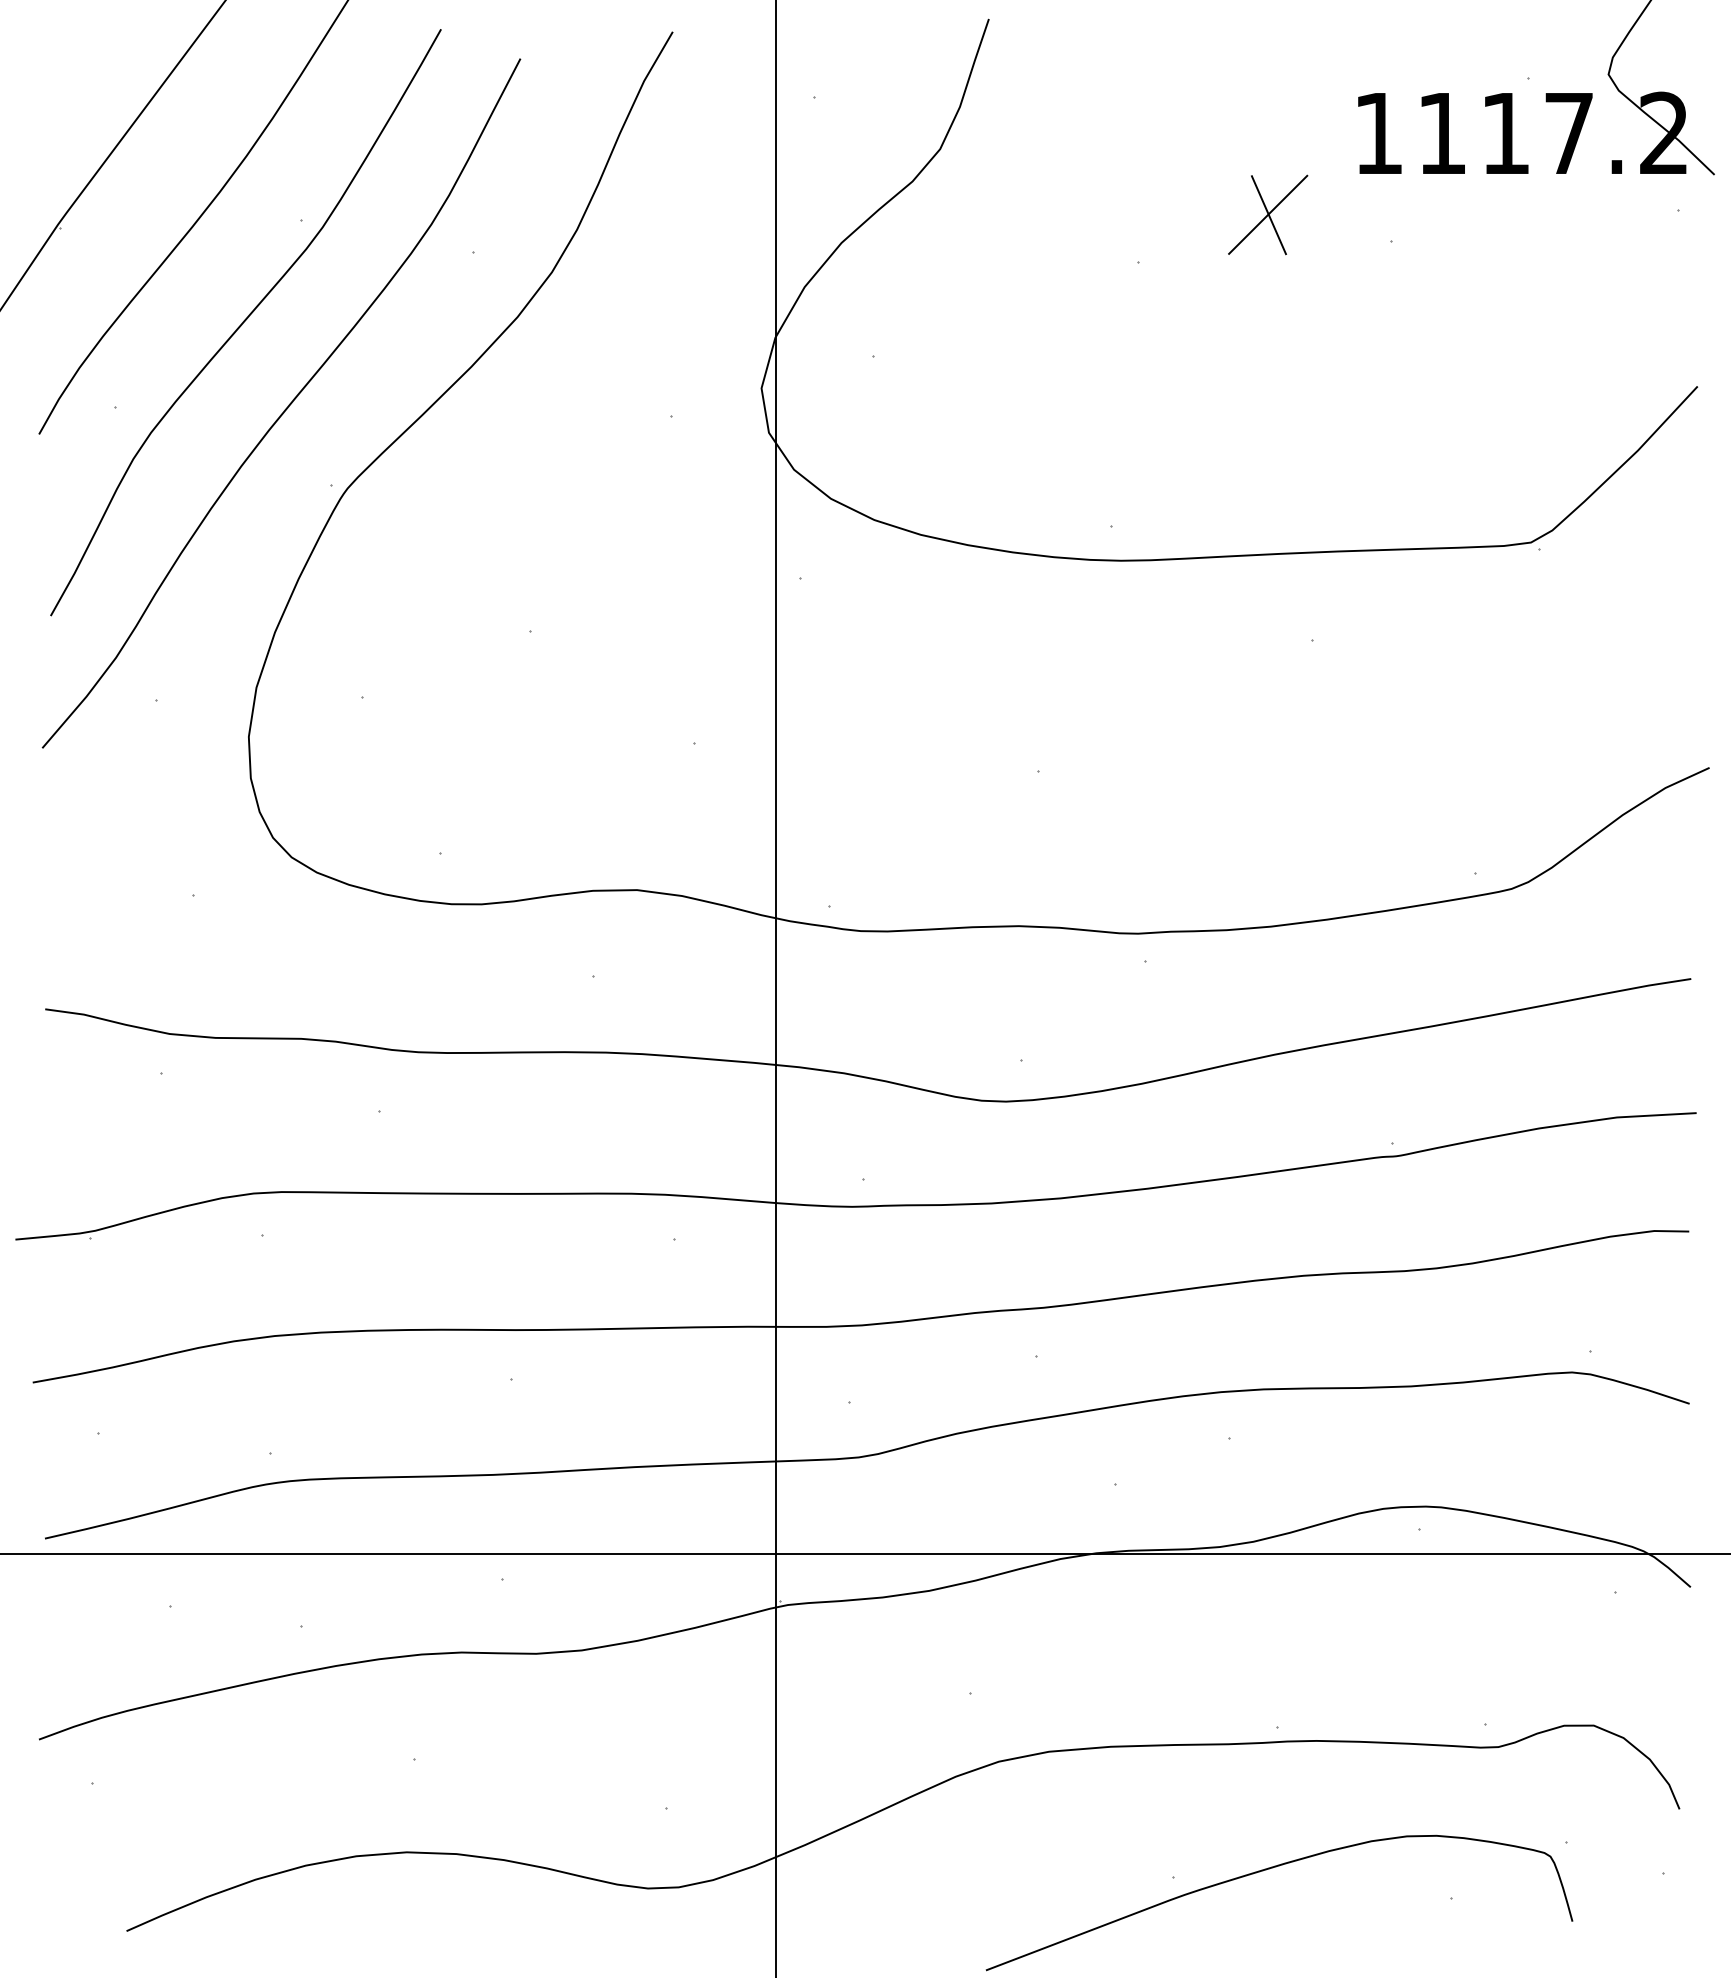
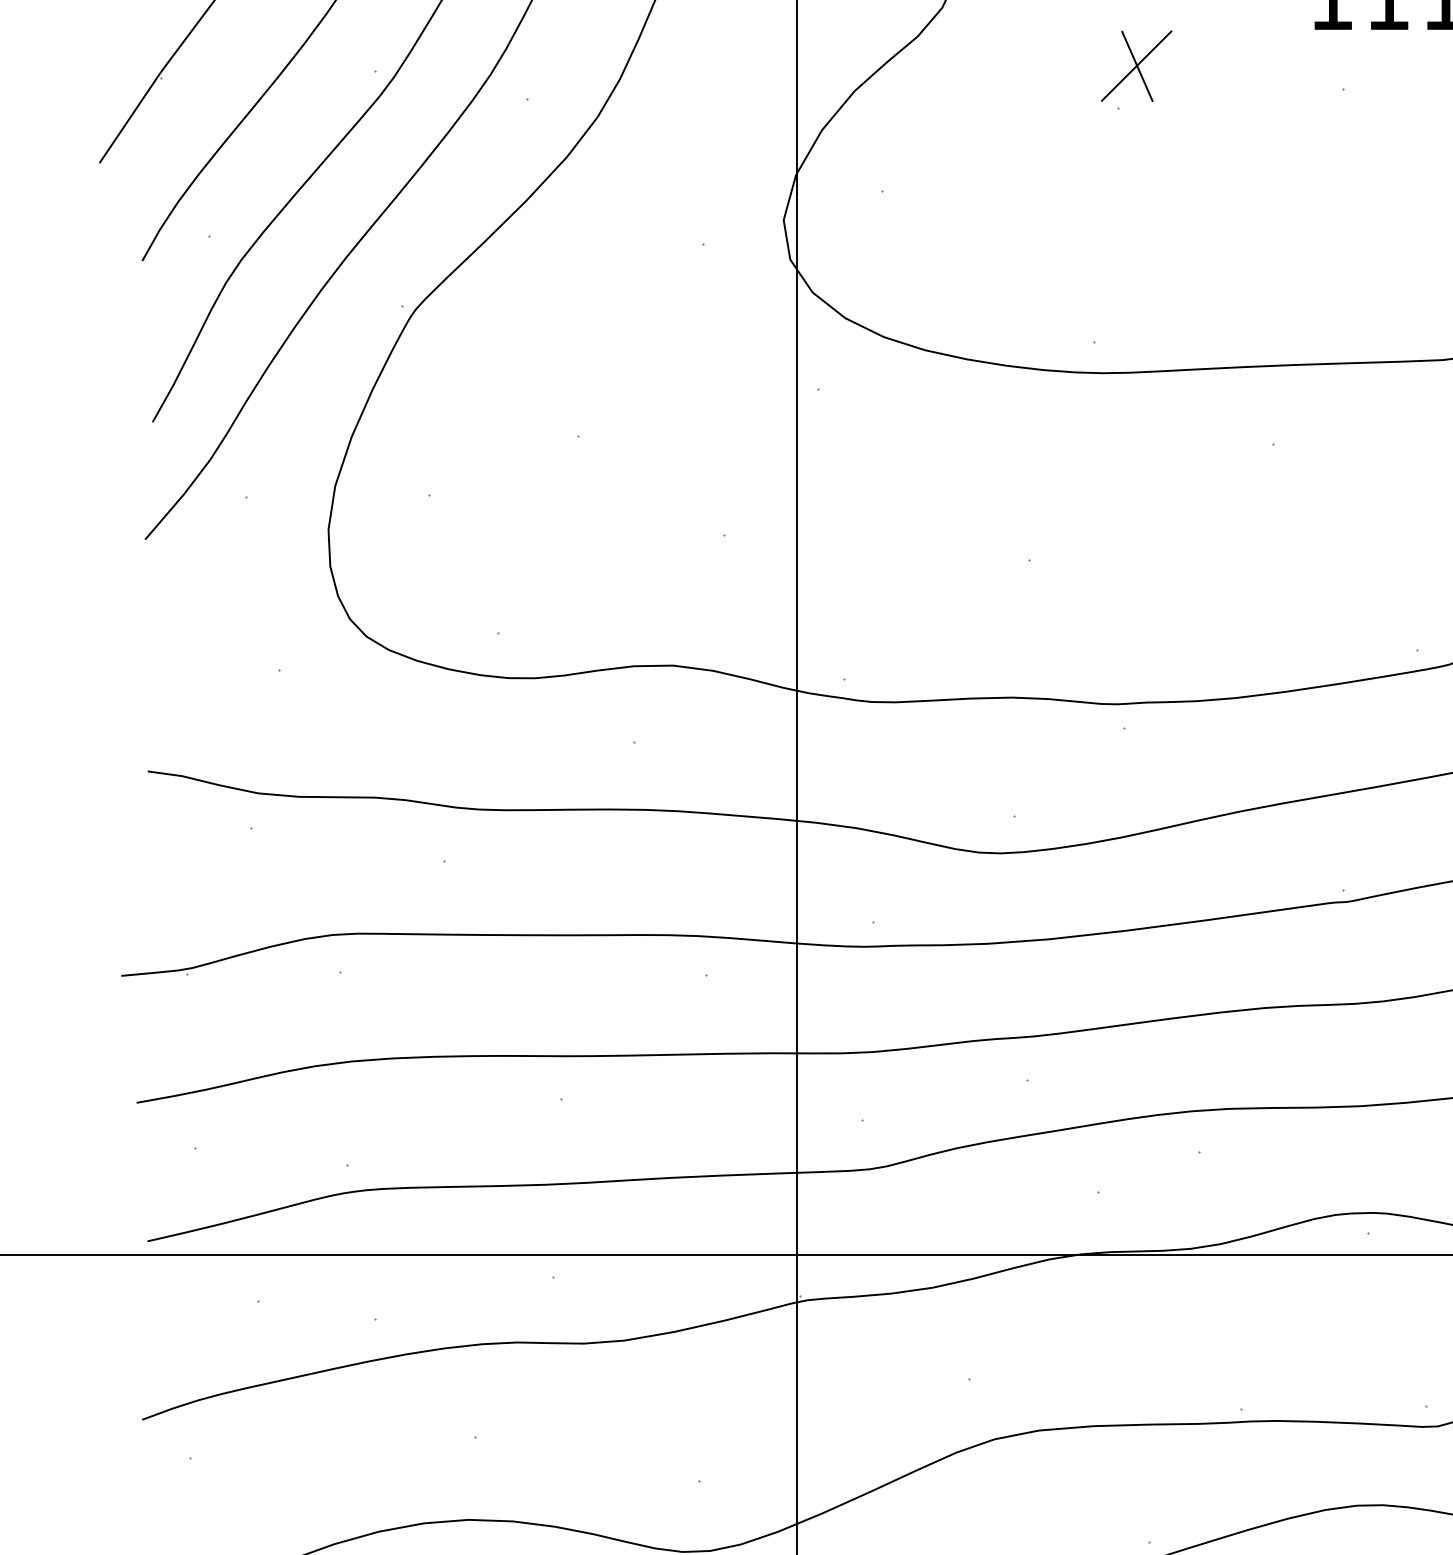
part: (1268, 214) -> (1137, 65), moved

